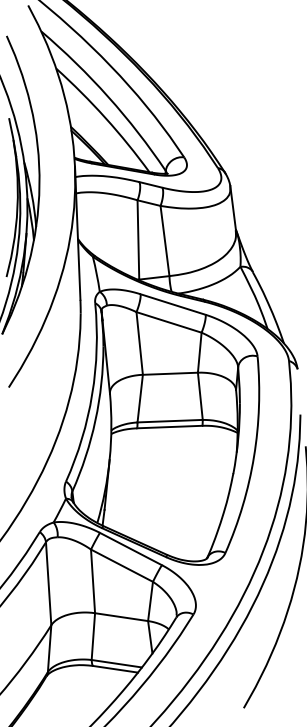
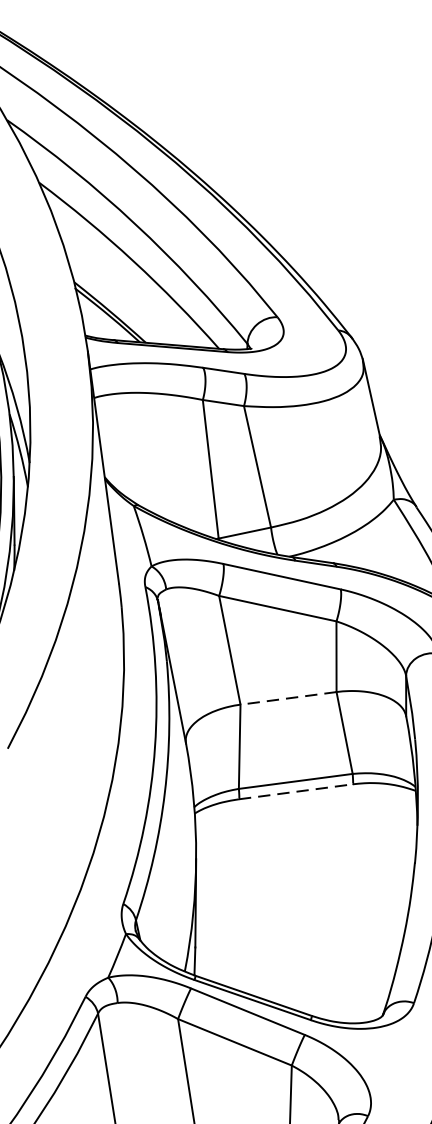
line: (170, 373) -> (288, 697), solid -> dashed
line: (169, 427) -> (295, 792), solid -> dashed

